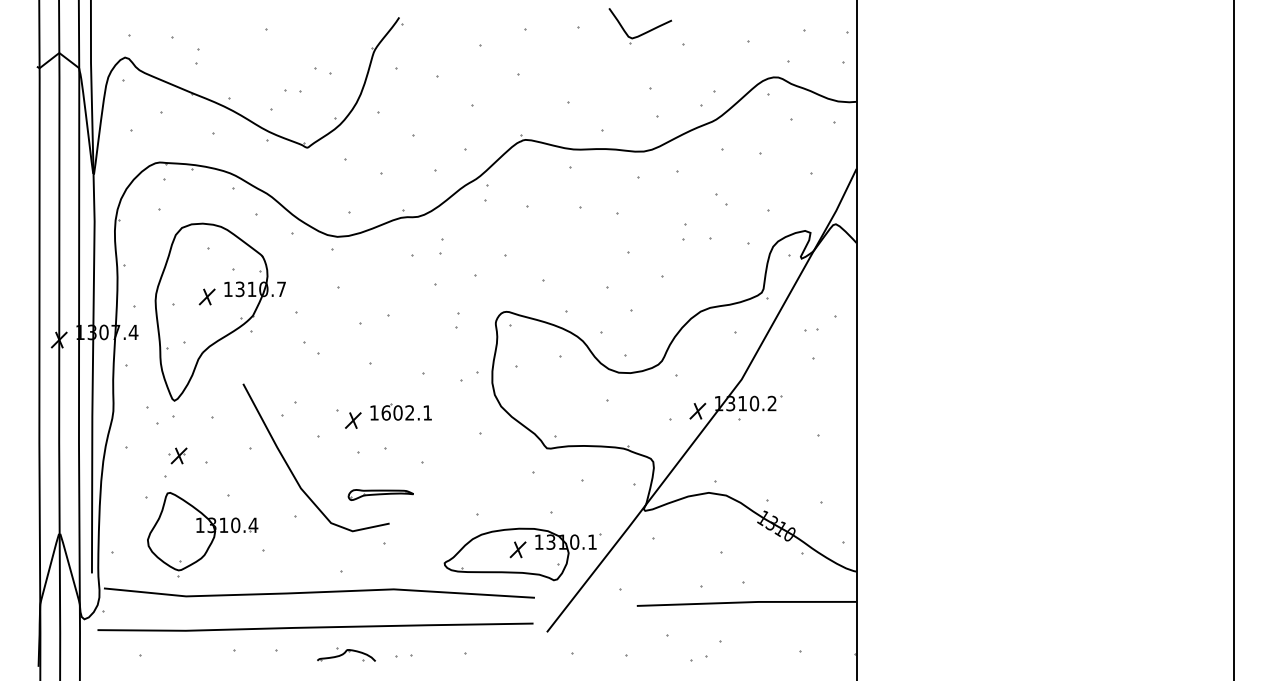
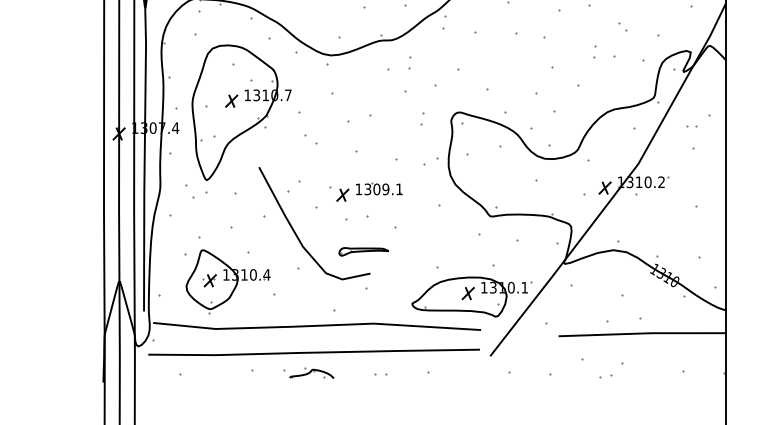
text: (397, 412) -> (376, 189), 1602.1 -> 1309.1
part: (177, 455) -> (209, 280), moved
part: (346, 654) -> (311, 373), moved

